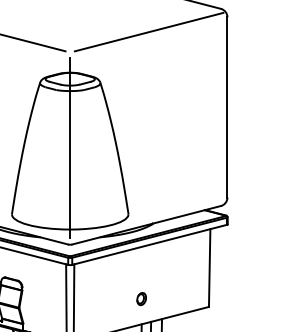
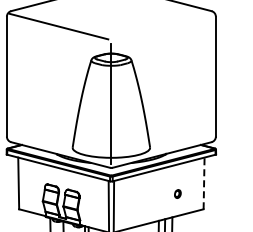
line: (148, 31) -> (163, 26), removed
line: (210, 268) -> (204, 183), solid -> dashed
part: (141, 298) -> (177, 193), moved

